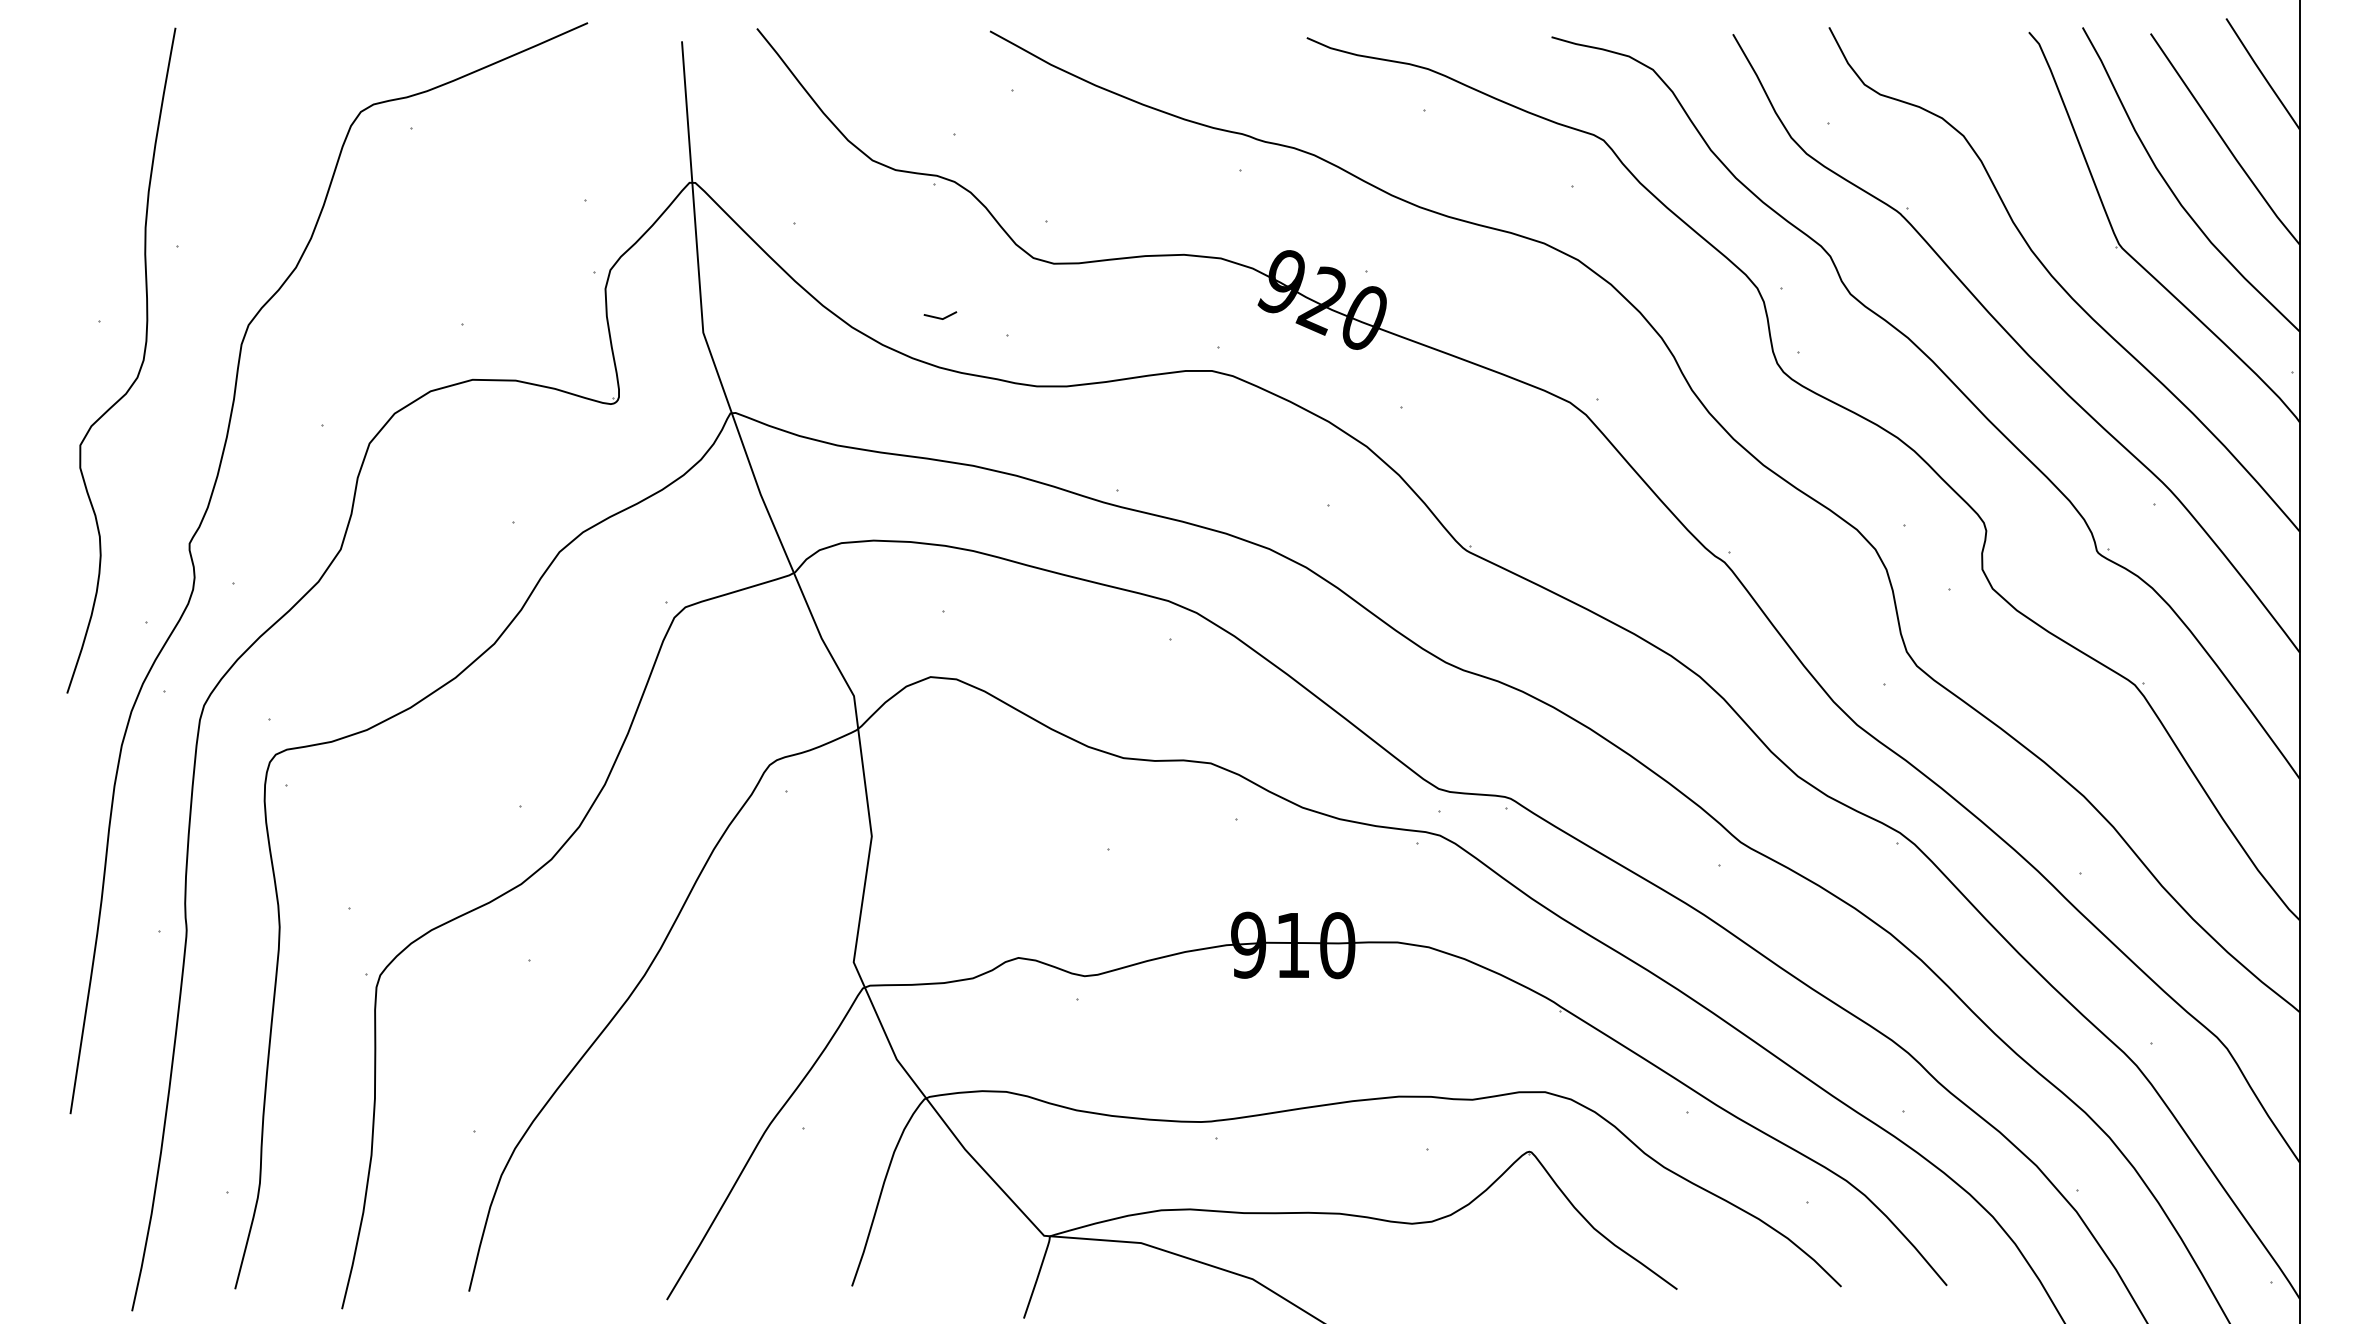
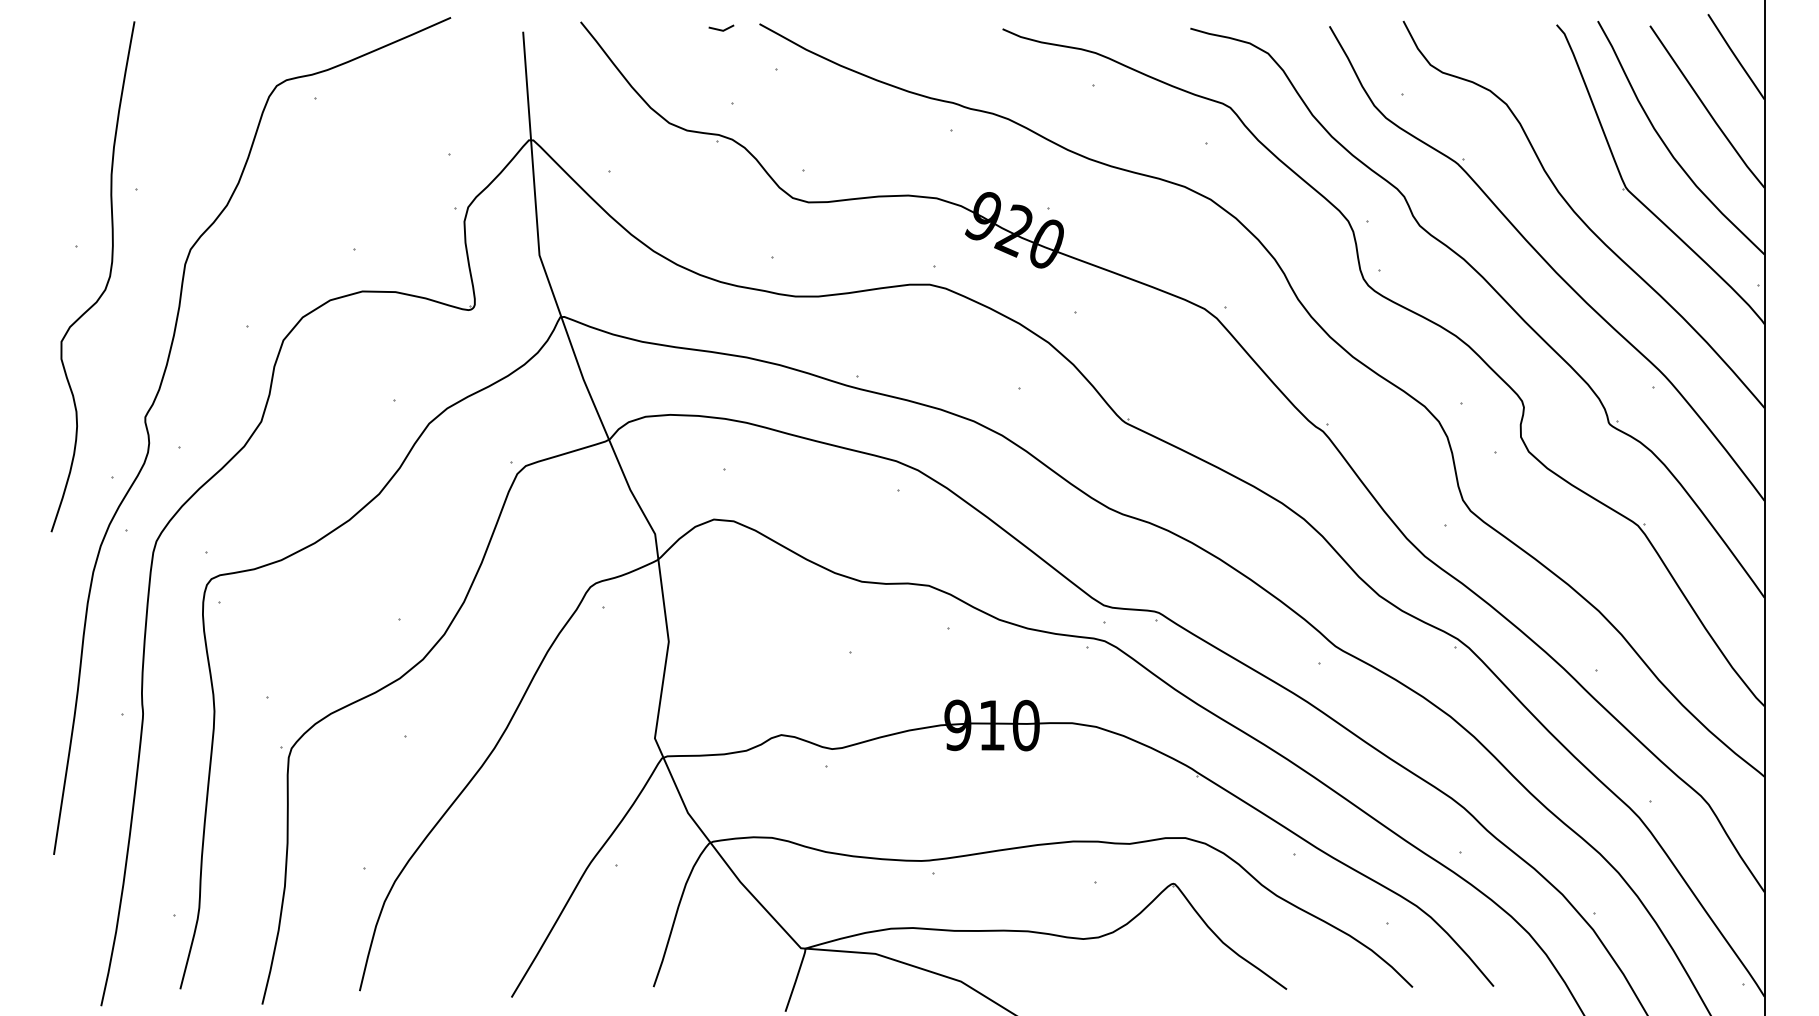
line: (940, 317) -> (721, 29), moved

